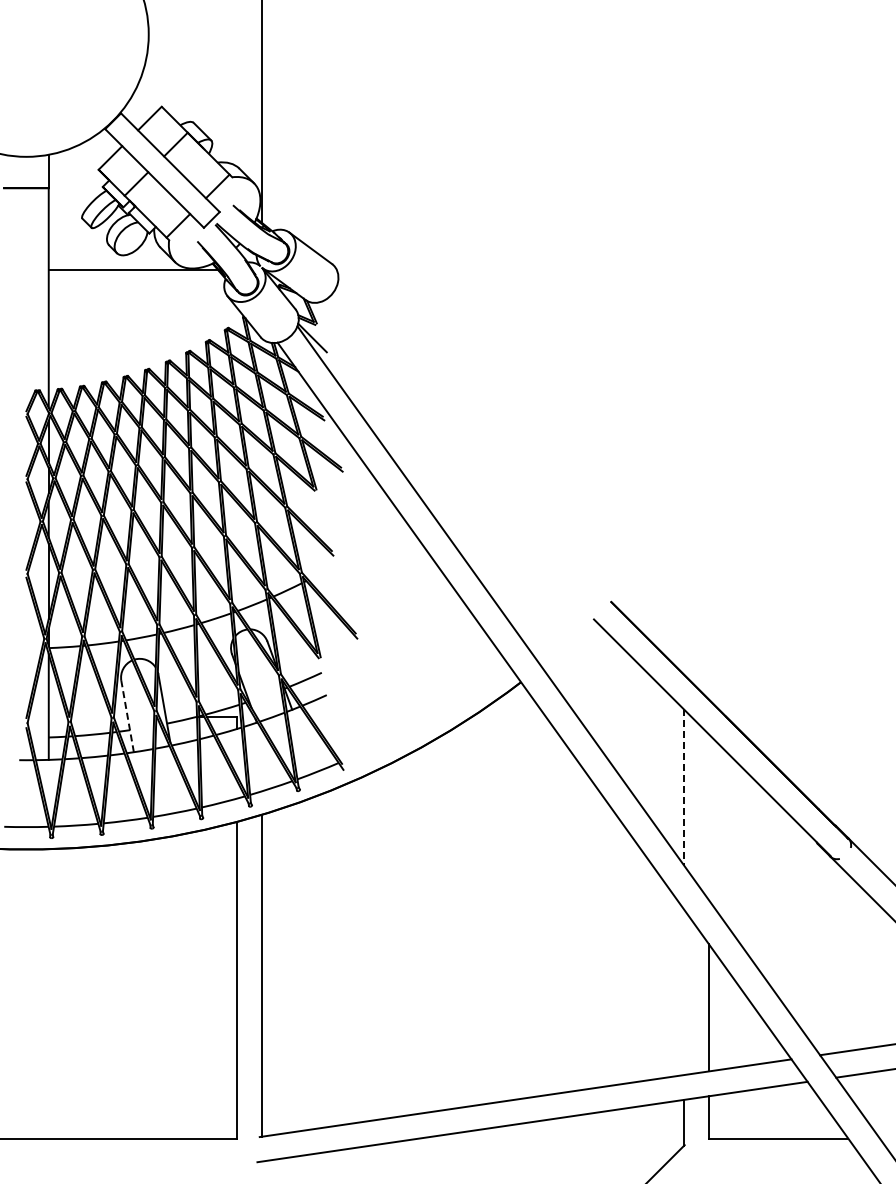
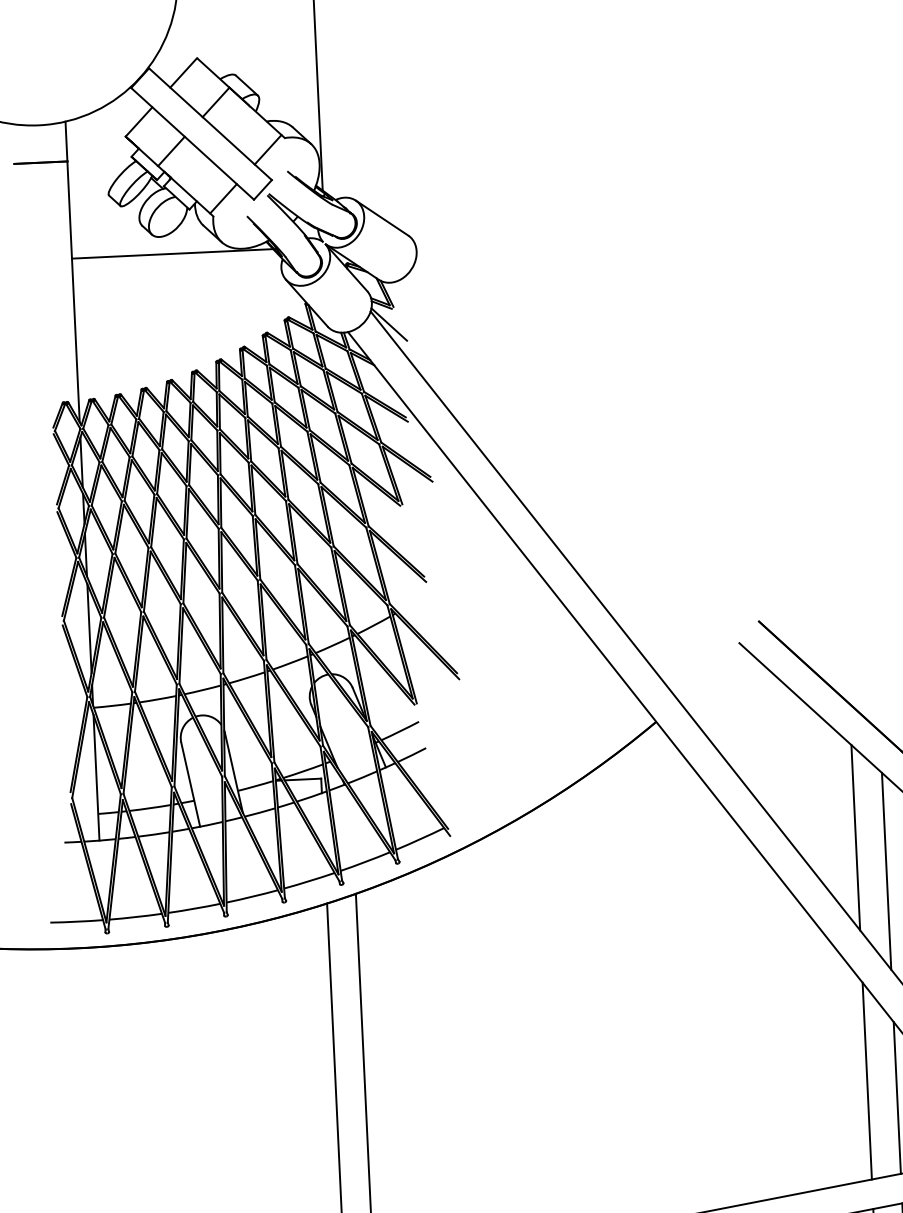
line: (127, 716) -> (190, 784), dashed -> solid
line: (684, 787) -> (856, 837), dashed -> solid
line: (708, 816) -> (886, 870), added
line: (684, 992) -> (867, 1081), added

